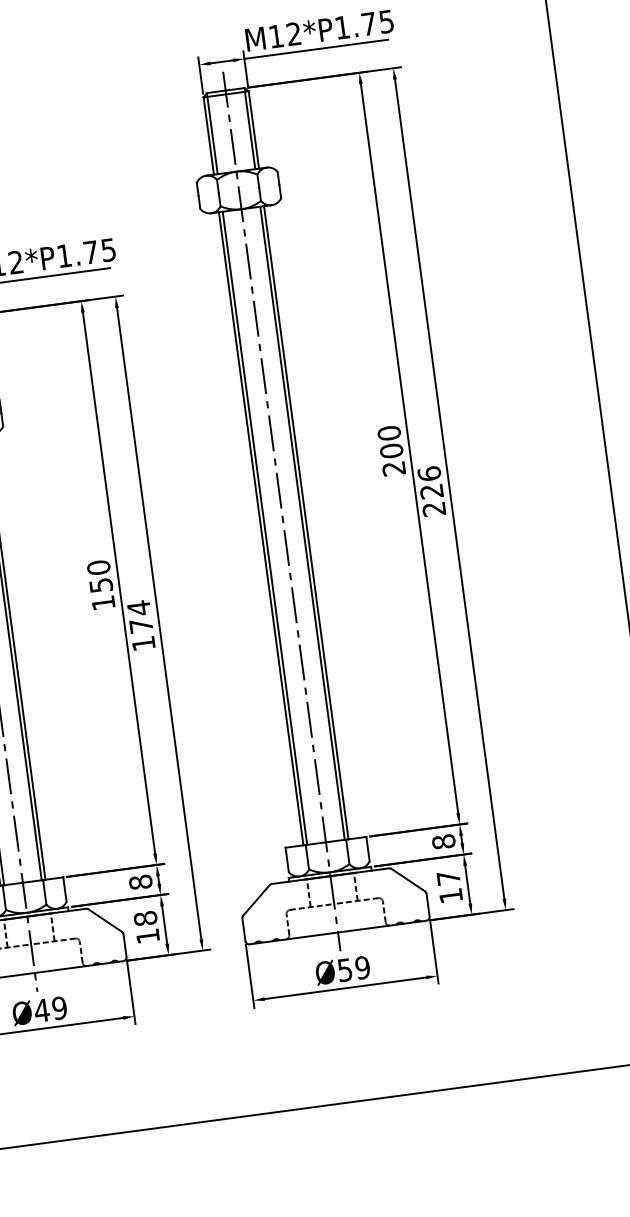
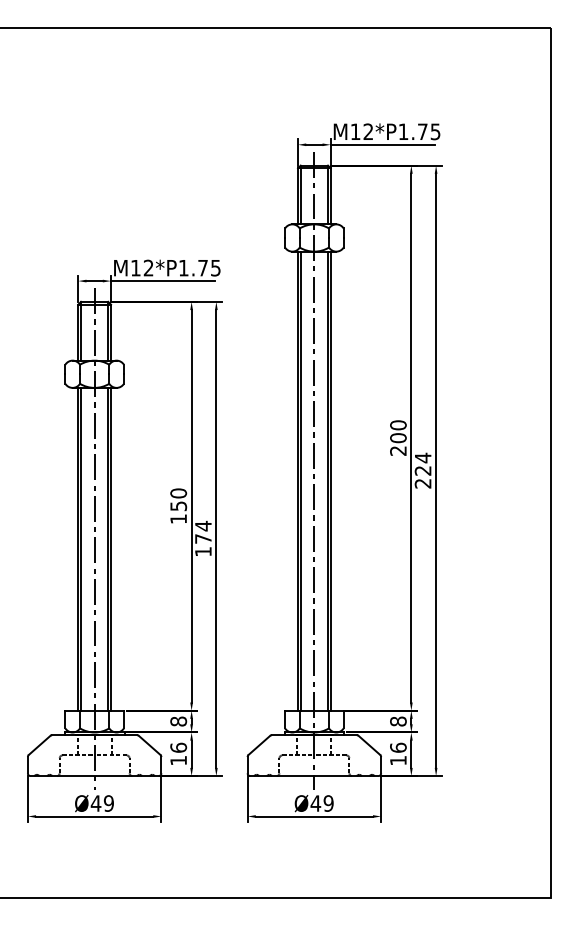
text: (428, 473) -> (422, 457), 226 -> 224
text: (448, 877) -> (398, 747), 17 -> 16
text: (145, 918) -> (178, 747), 18 -> 16
text: (344, 970) -> (315, 803), Ø59 -> Ø49

